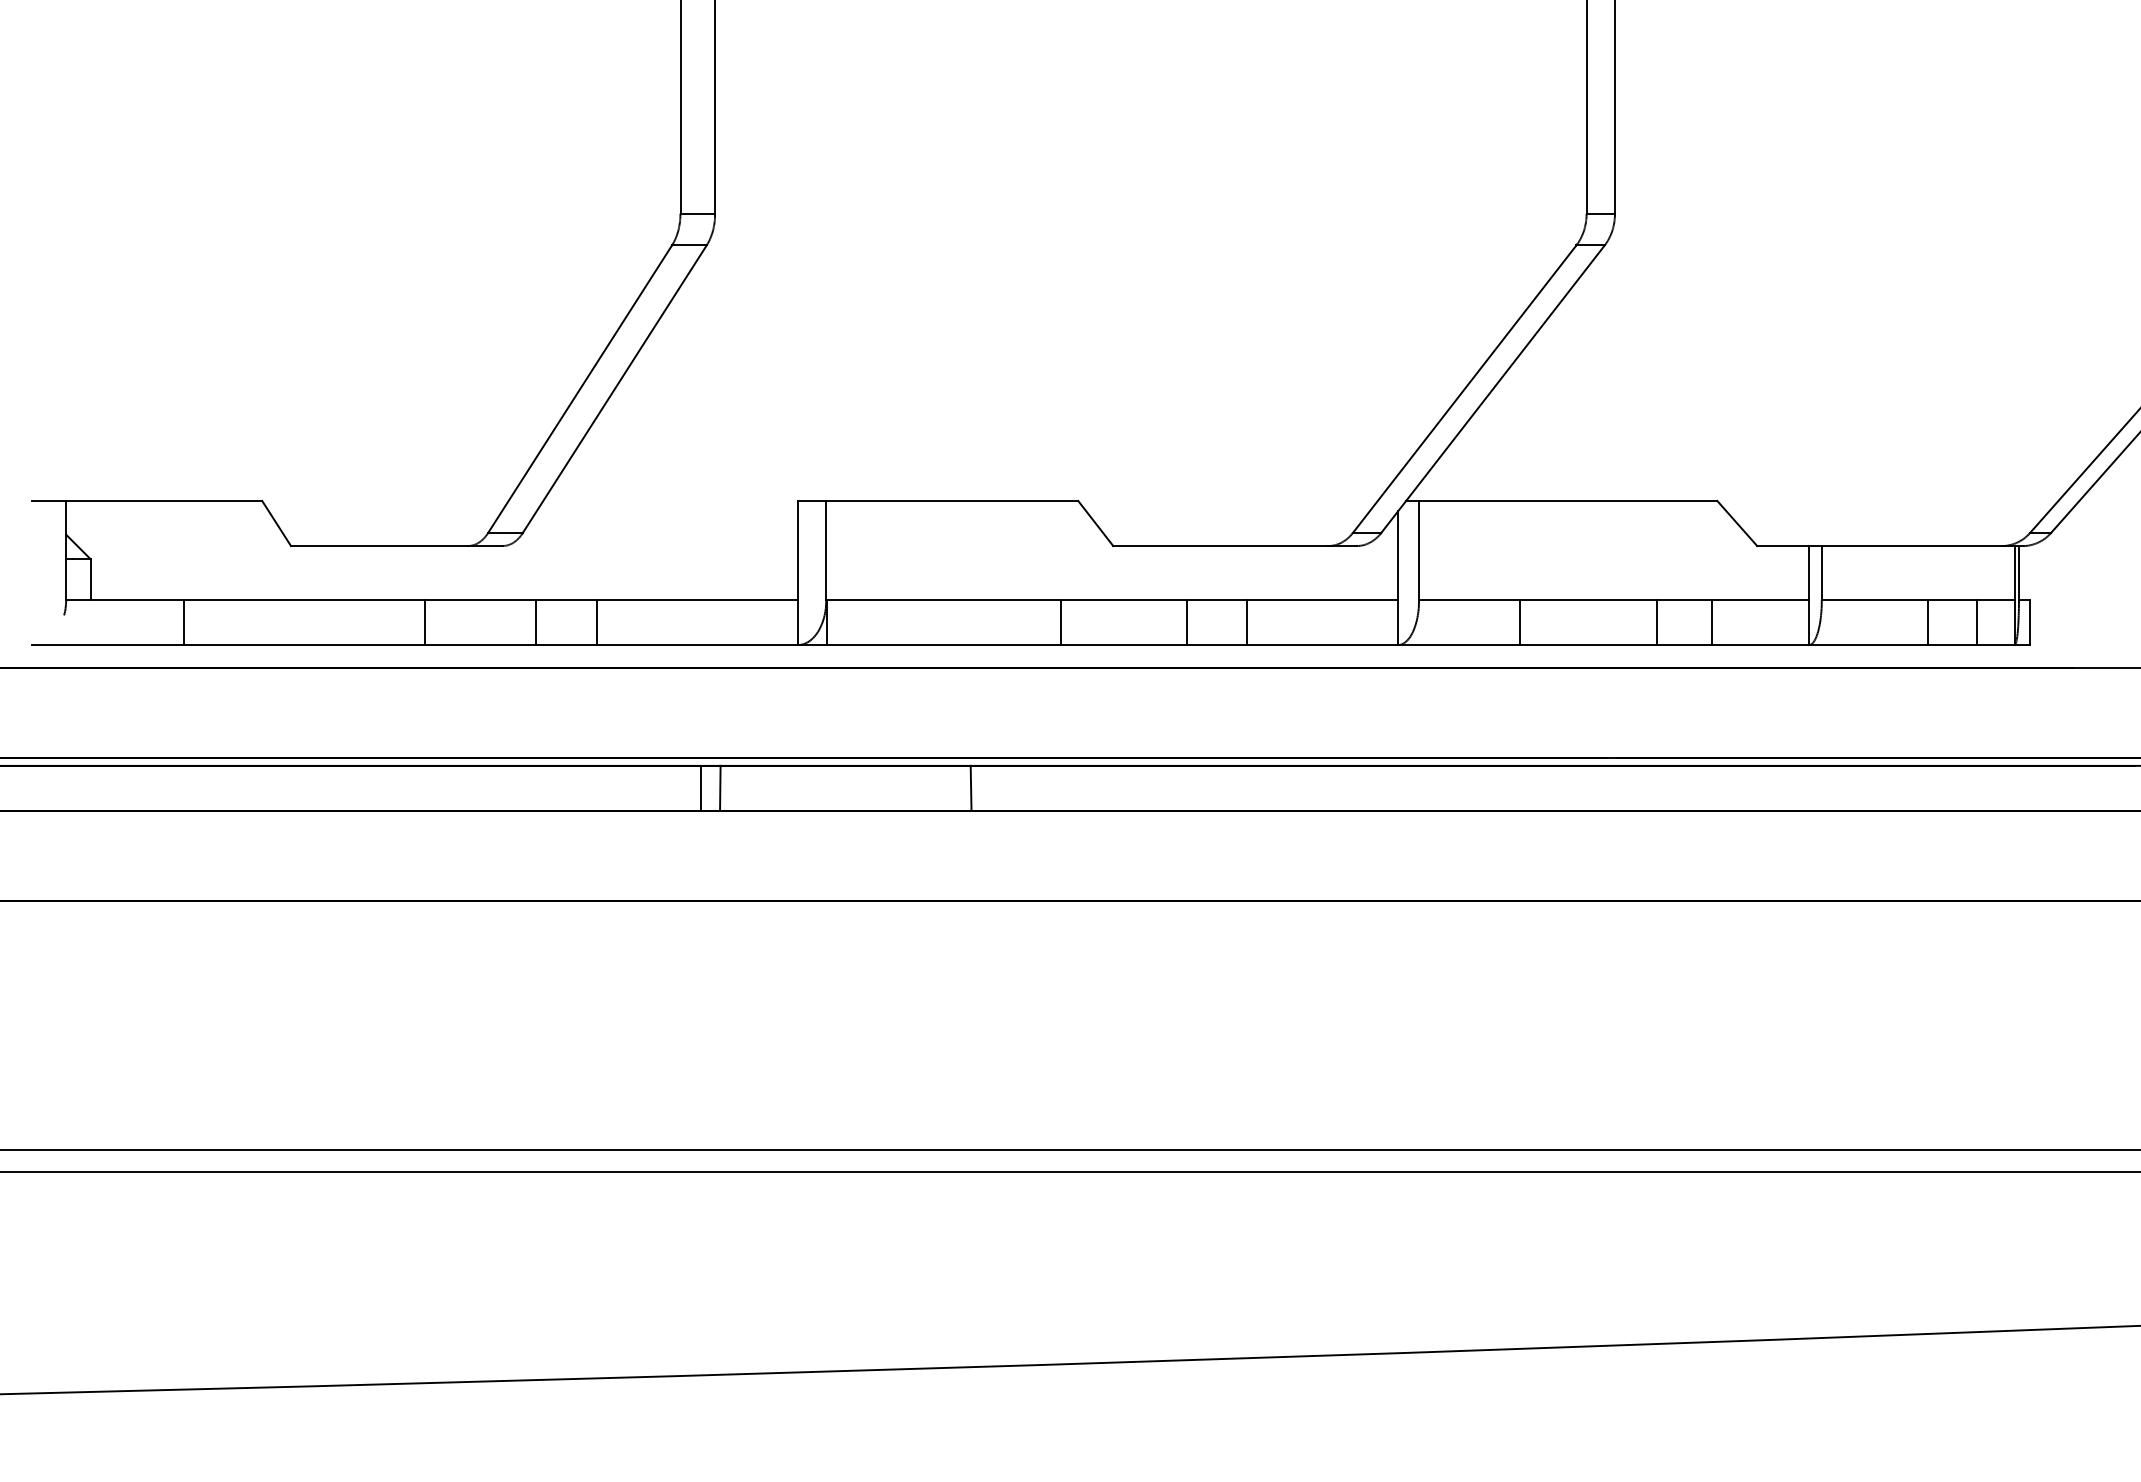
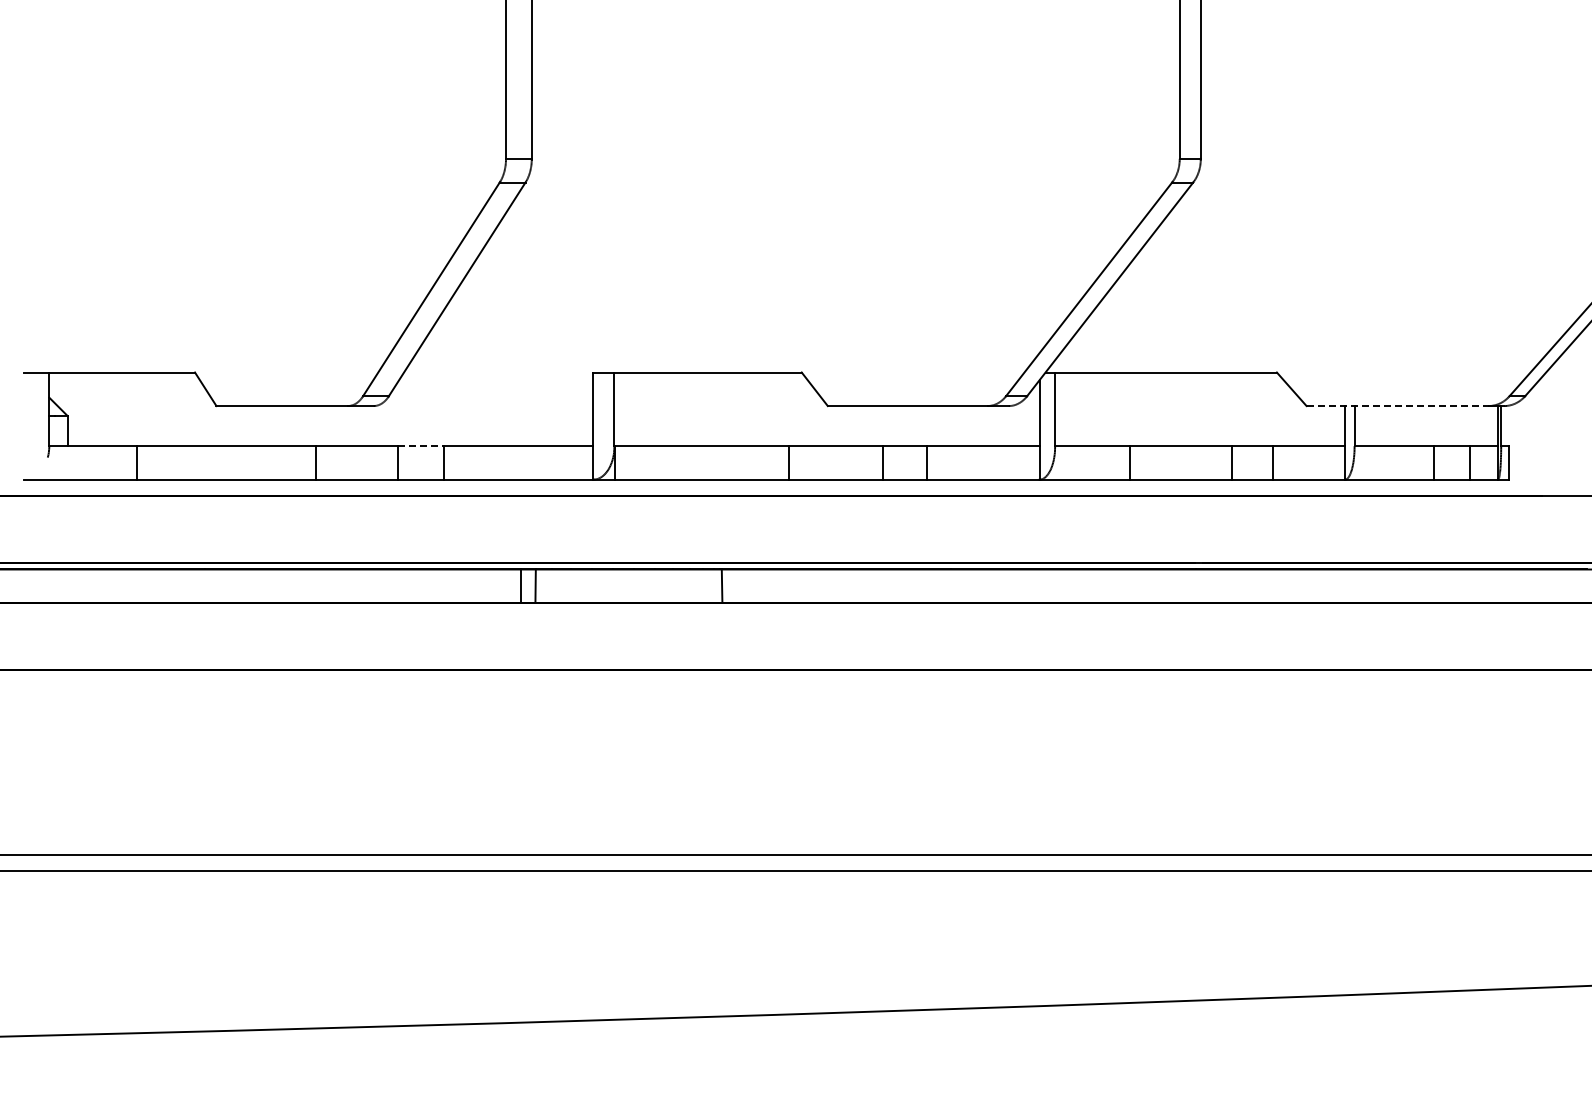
line: (1880, 546) -> (1398, 406), solid -> dashed
line: (566, 600) -> (421, 446), solid -> dashed

